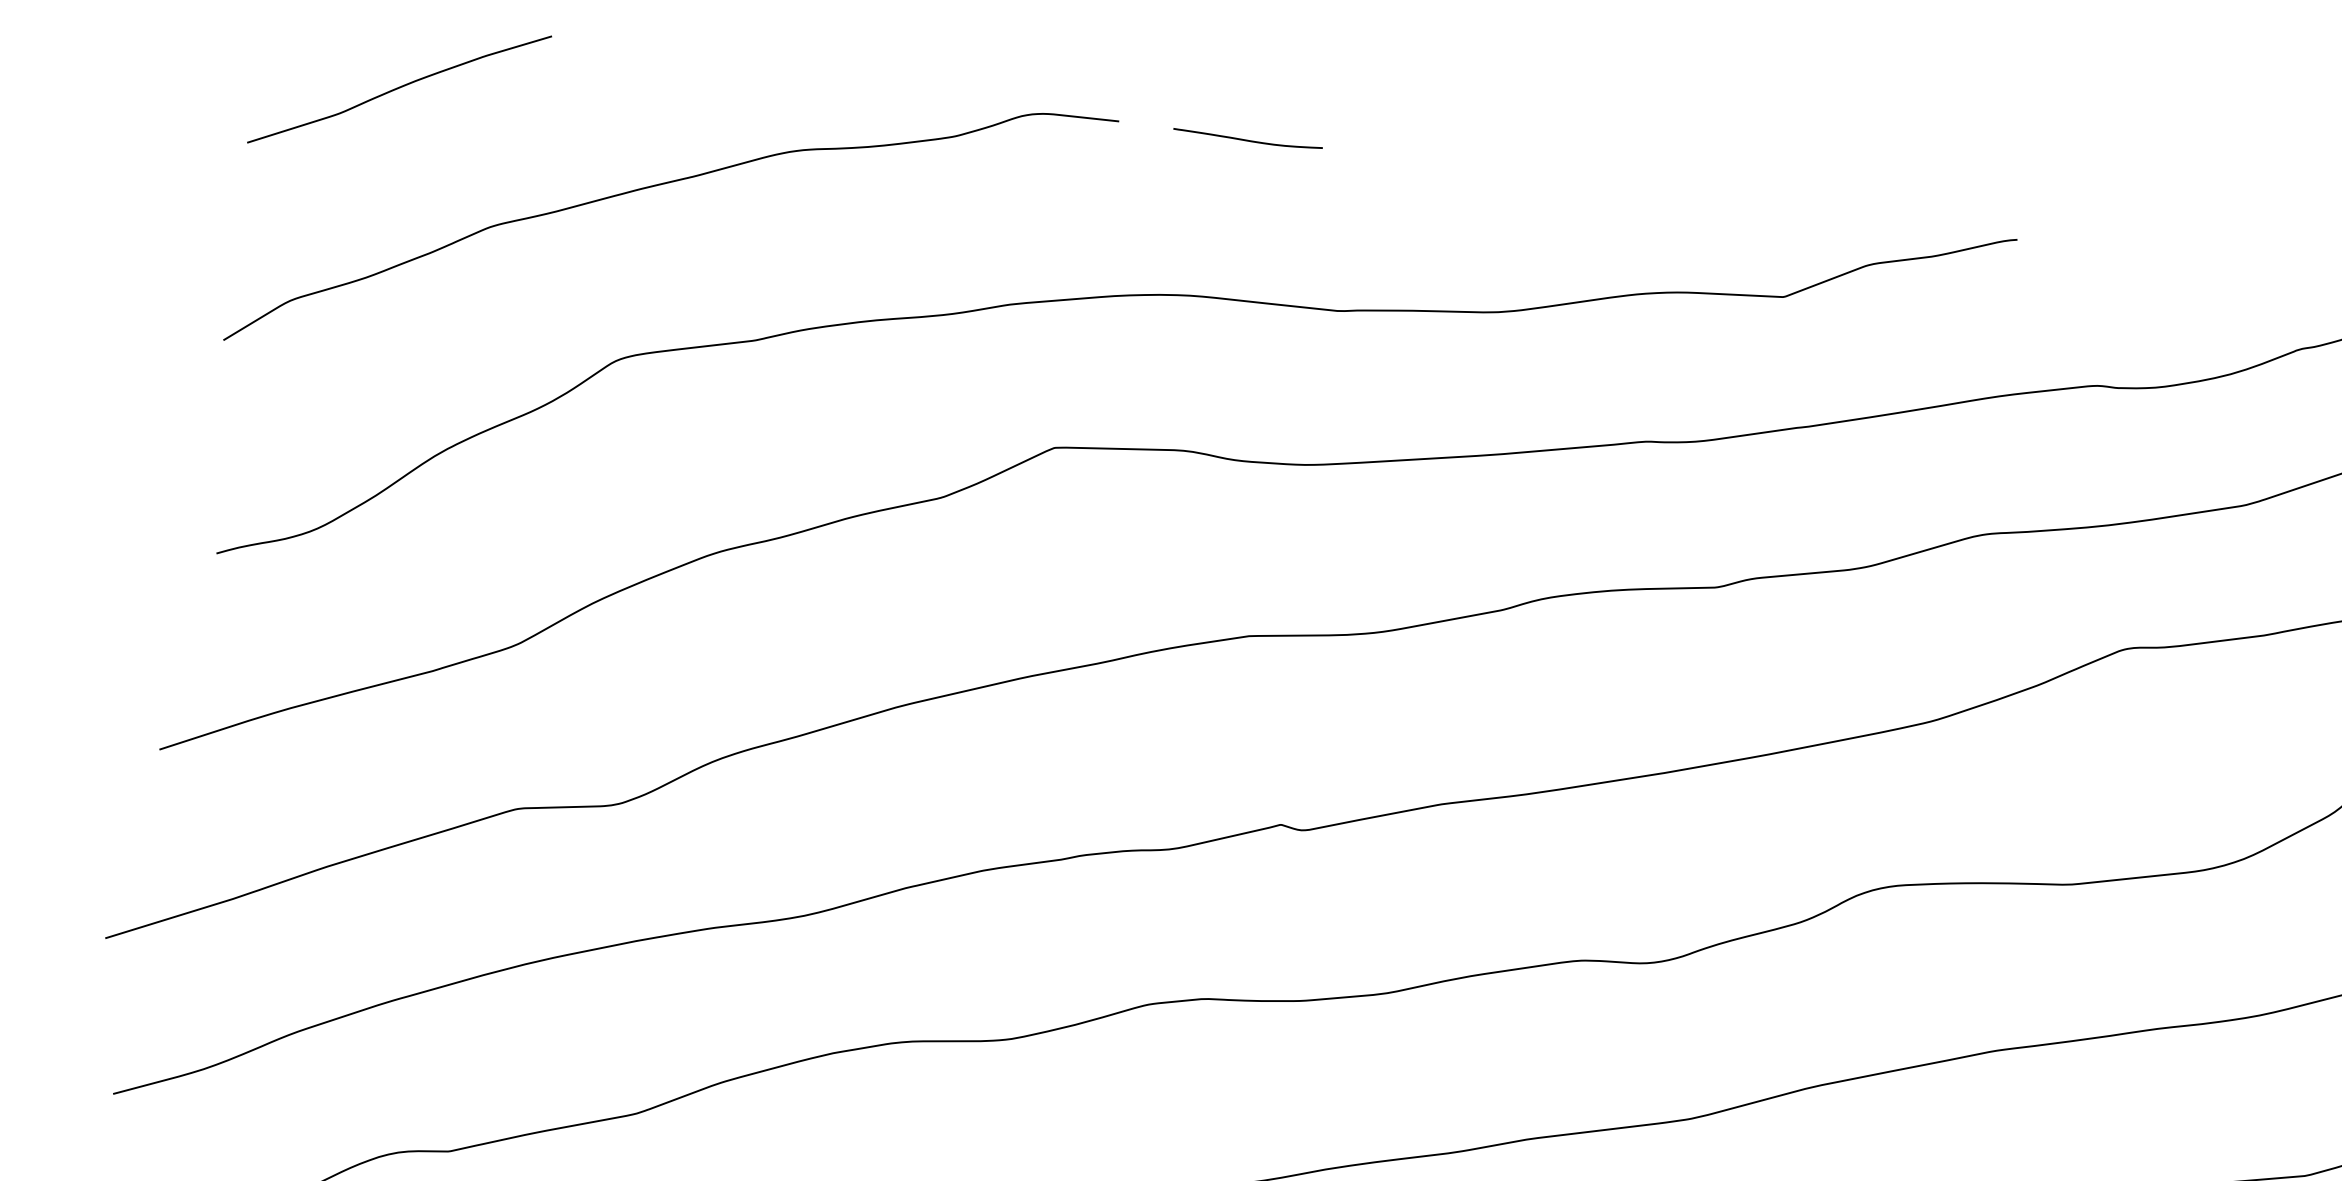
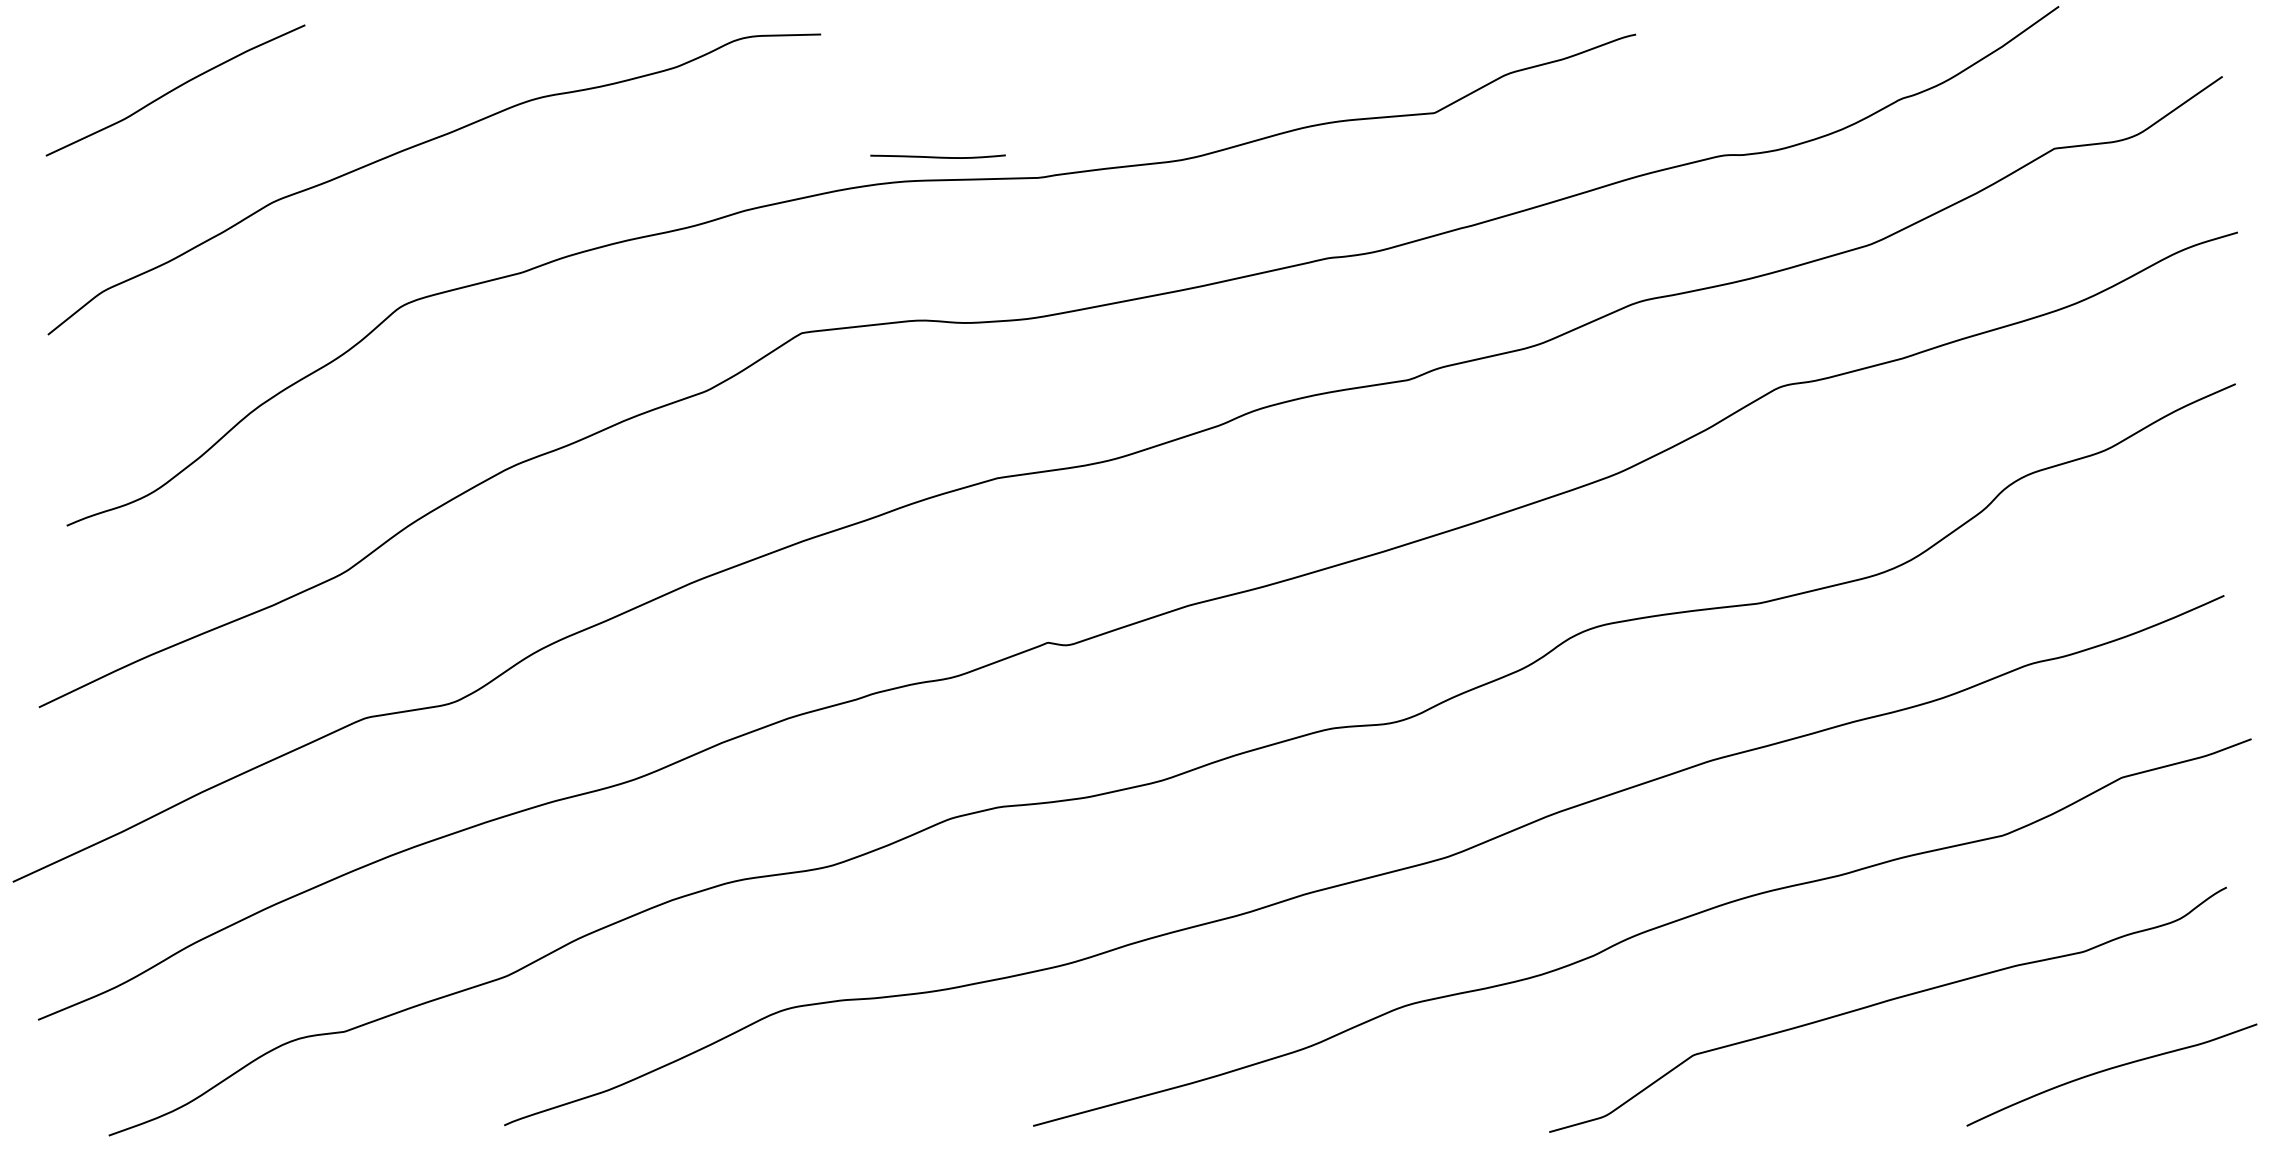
curve: (1247, 139) -> (937, 156), moved

